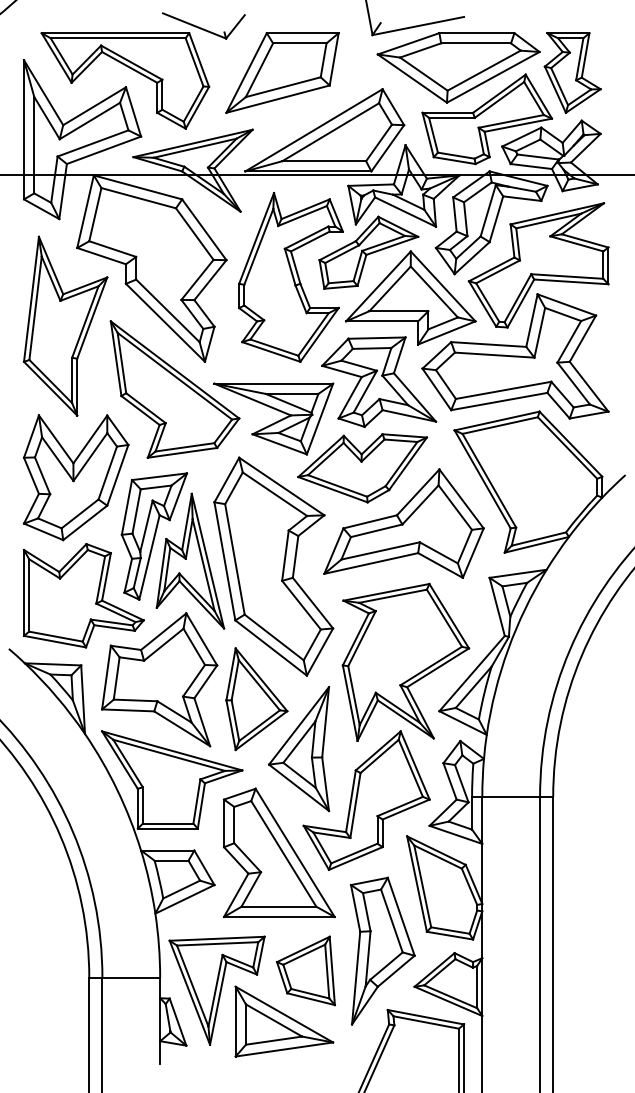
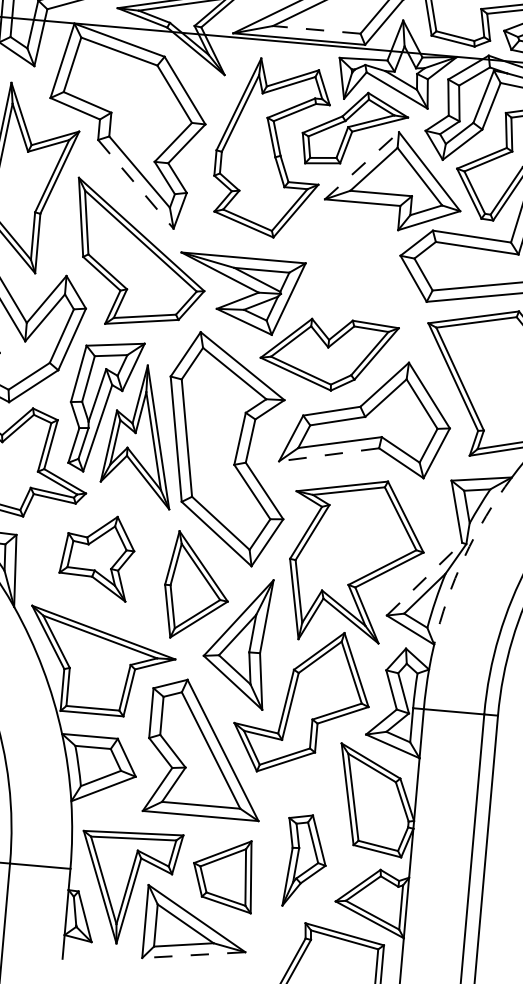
line: (324, 161) -> (316, 30), solid -> dashed
line: (378, 286) -> (362, 165), solid -> dashed
line: (165, 323) -> (135, 185), solid -> dashed
part: (379, 381) -> (354, 265), removed
line: (370, 563) -> (328, 454), solid -> dashed
arc: (508, 649) -> (464, 557), solid -> dashed
line: (472, 673) -> (424, 579), solid -> dashed
part: (159, 679) -> (97, 556), size x0.6
part: (382, 950) -> (305, 860), size x0.6
line: (283, 1049) -> (192, 955), solid -> dashed

